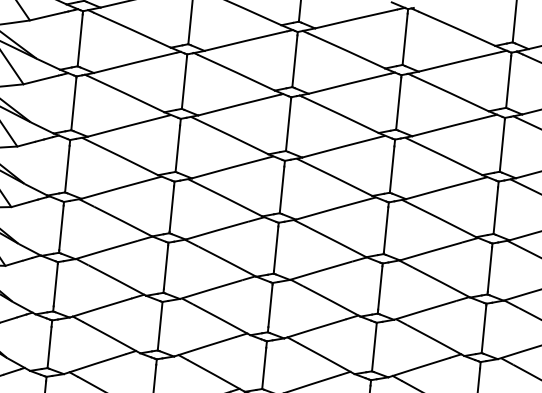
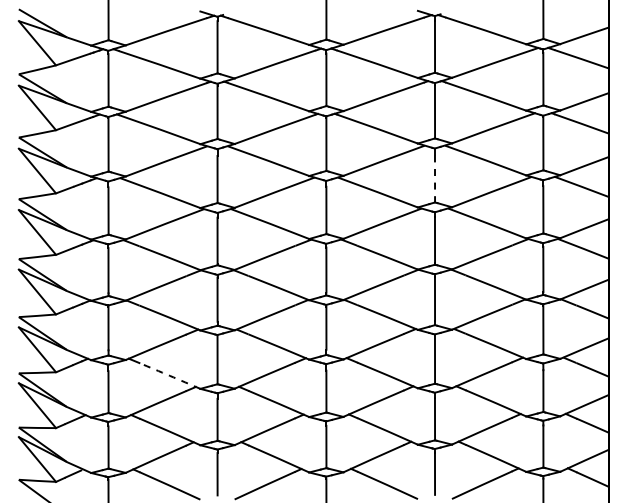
line: (392, 169) -> (435, 178), solid -> dashed
arc: (111, 337) -> (169, 375), solid -> dashed

